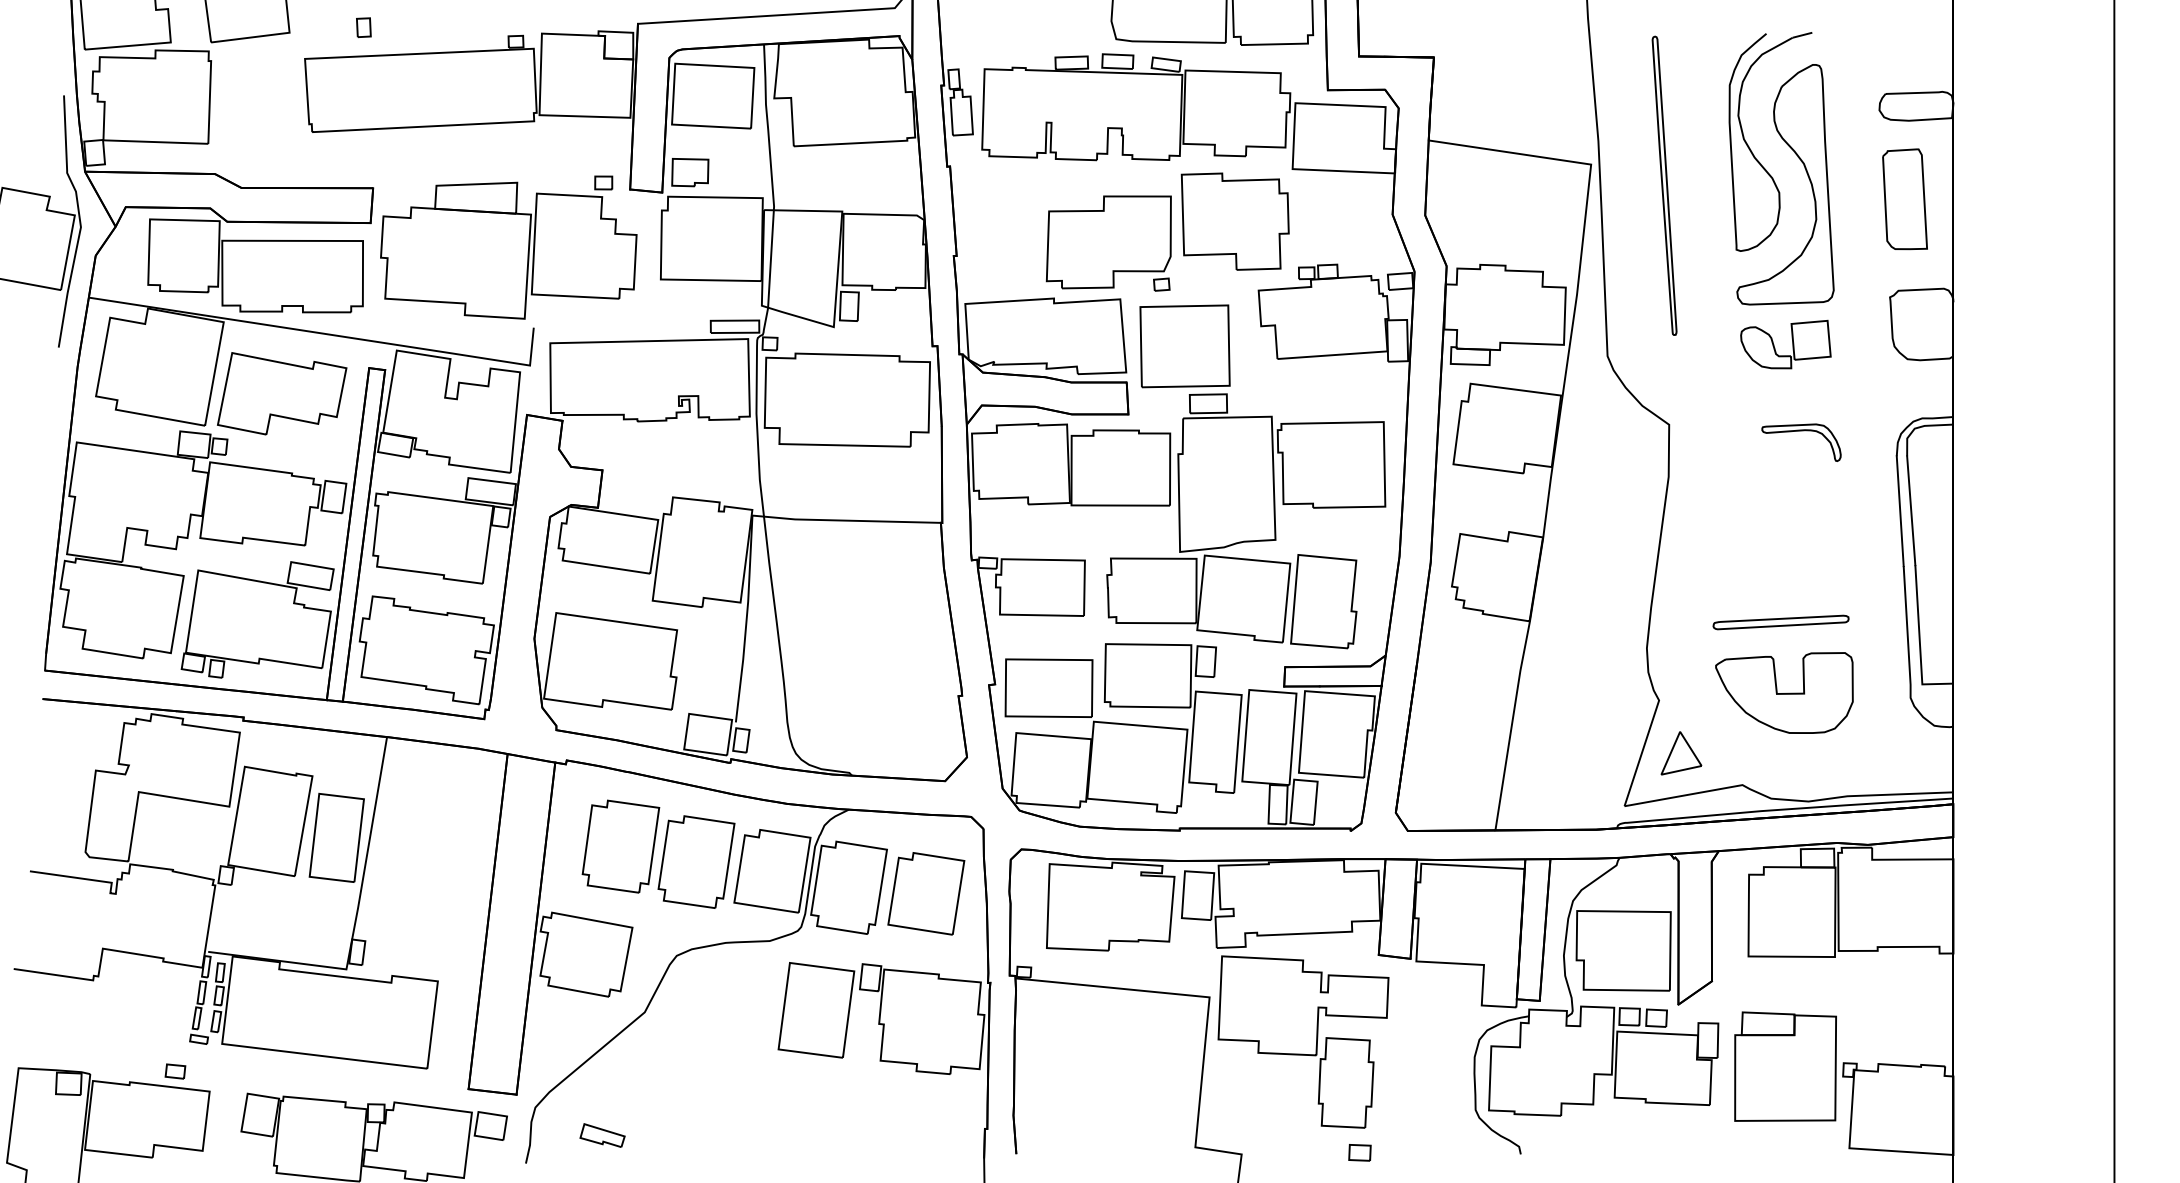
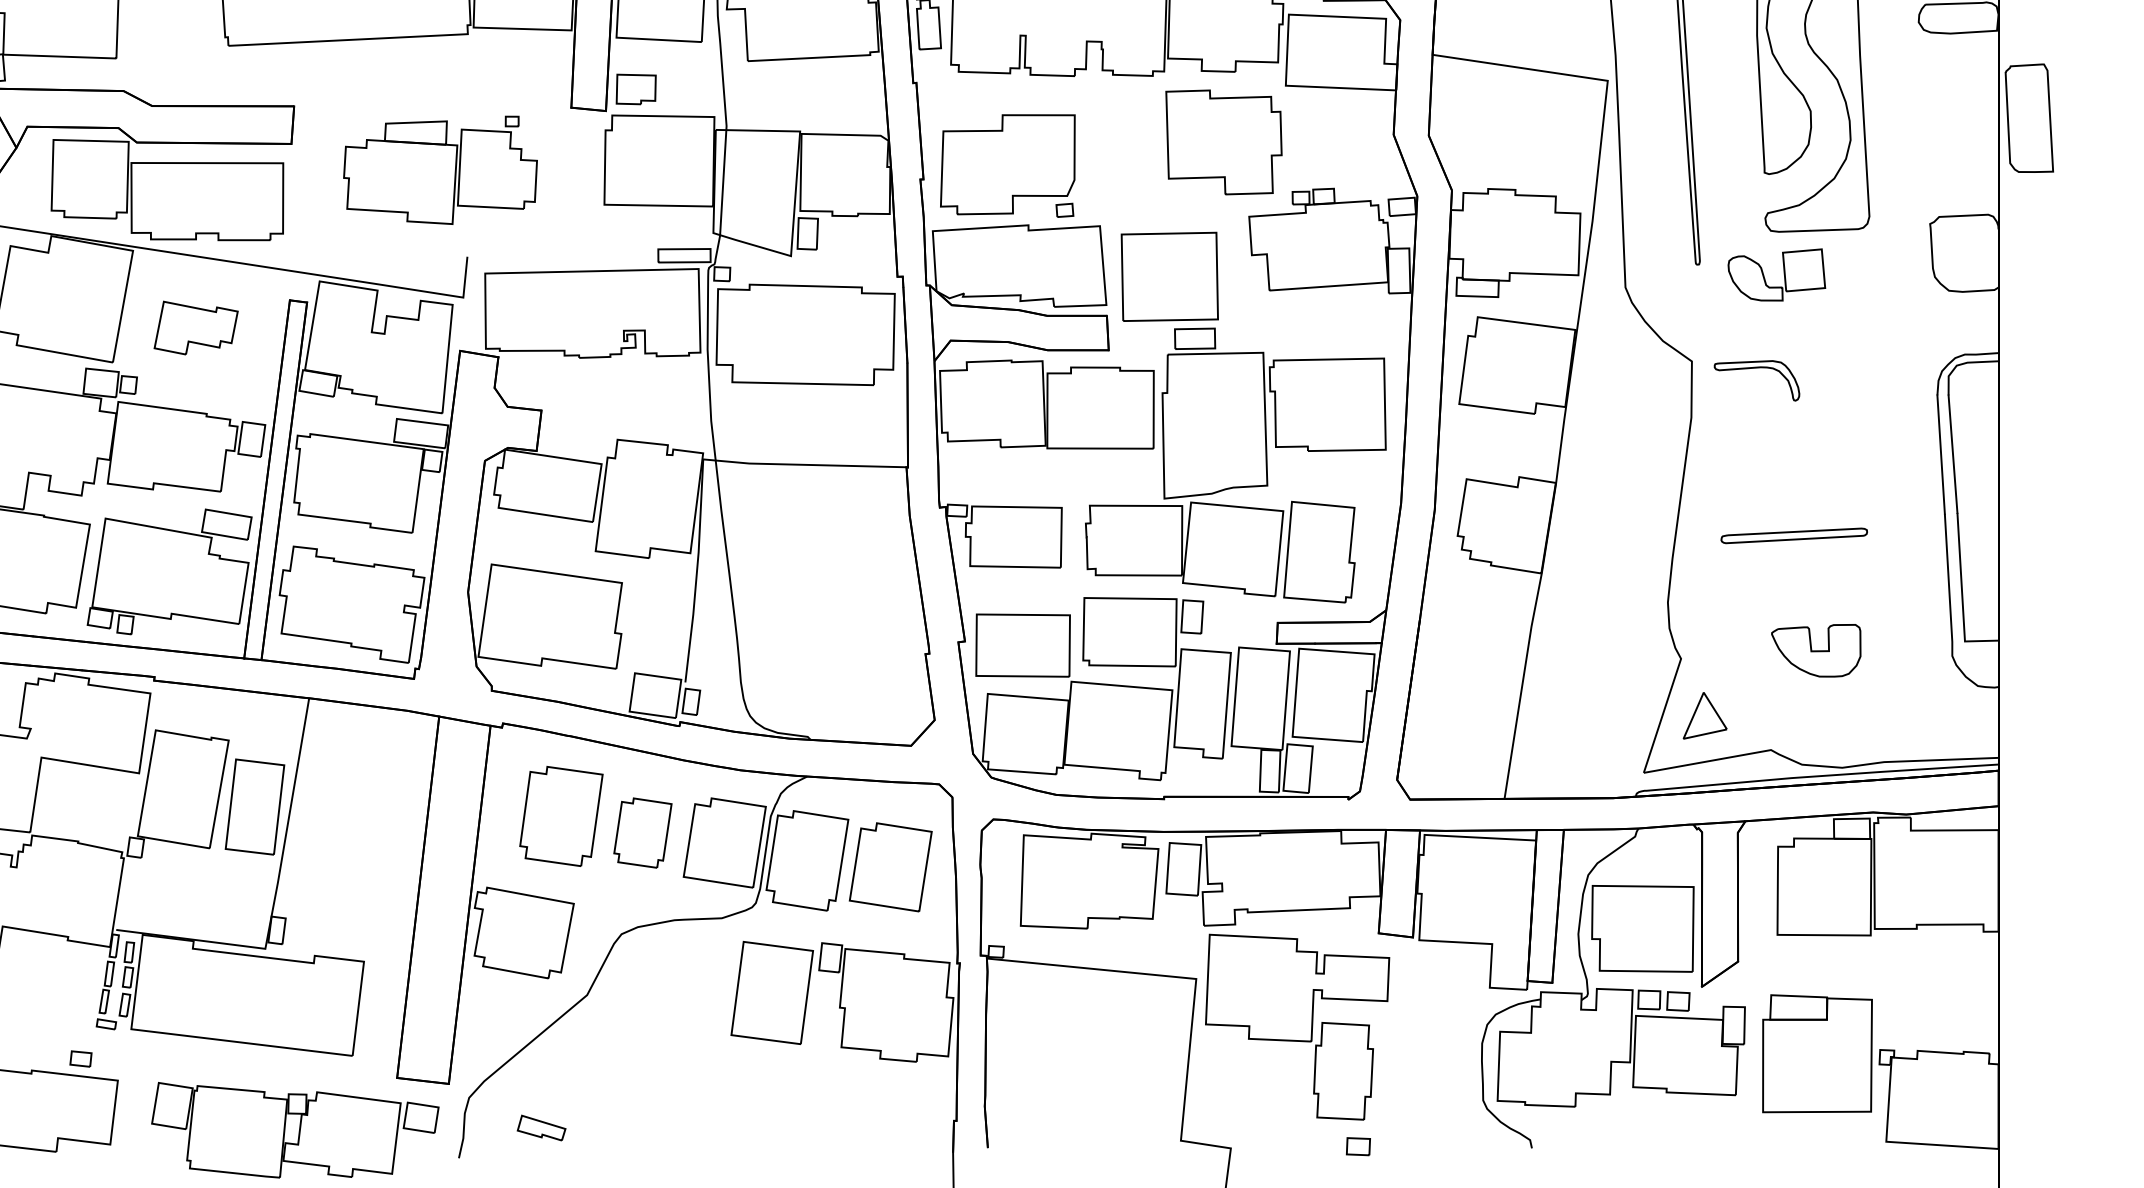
part: (1904, 199) -> (2028, 118), moved
part: (1108, 243) -> (1007, 165), moved
part: (508, 247) -> (440, 170), size x0.7
part: (1792, 344) -> (1783, 274), moved
part: (282, 393) -> (196, 327), size x0.6
part: (1801, 431) -> (1756, 368), moved
part: (1780, 622) -> (1793, 535), moved
part: (1784, 692) -> (1816, 650), size x0.6
part: (696, 861) -> (642, 832), size x0.7

